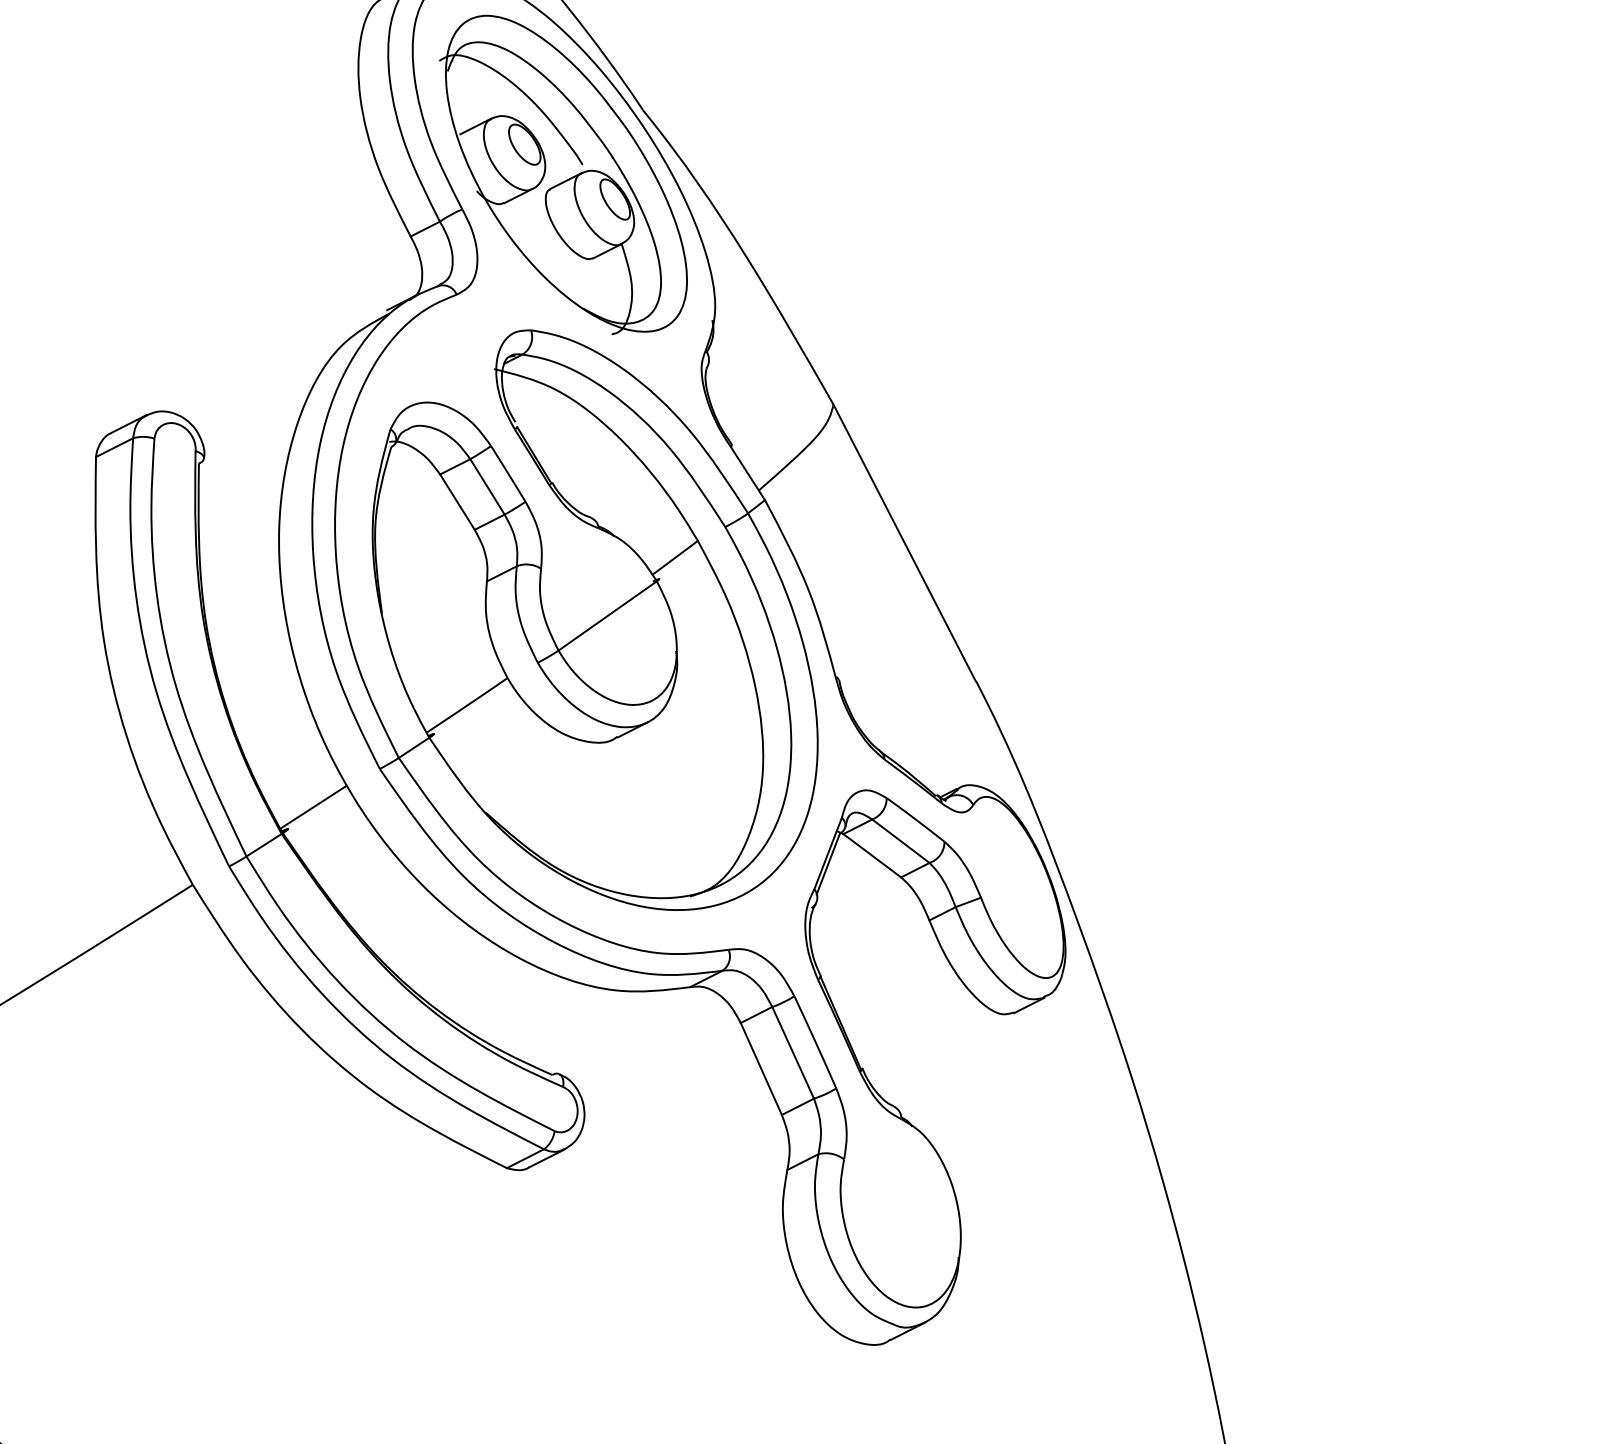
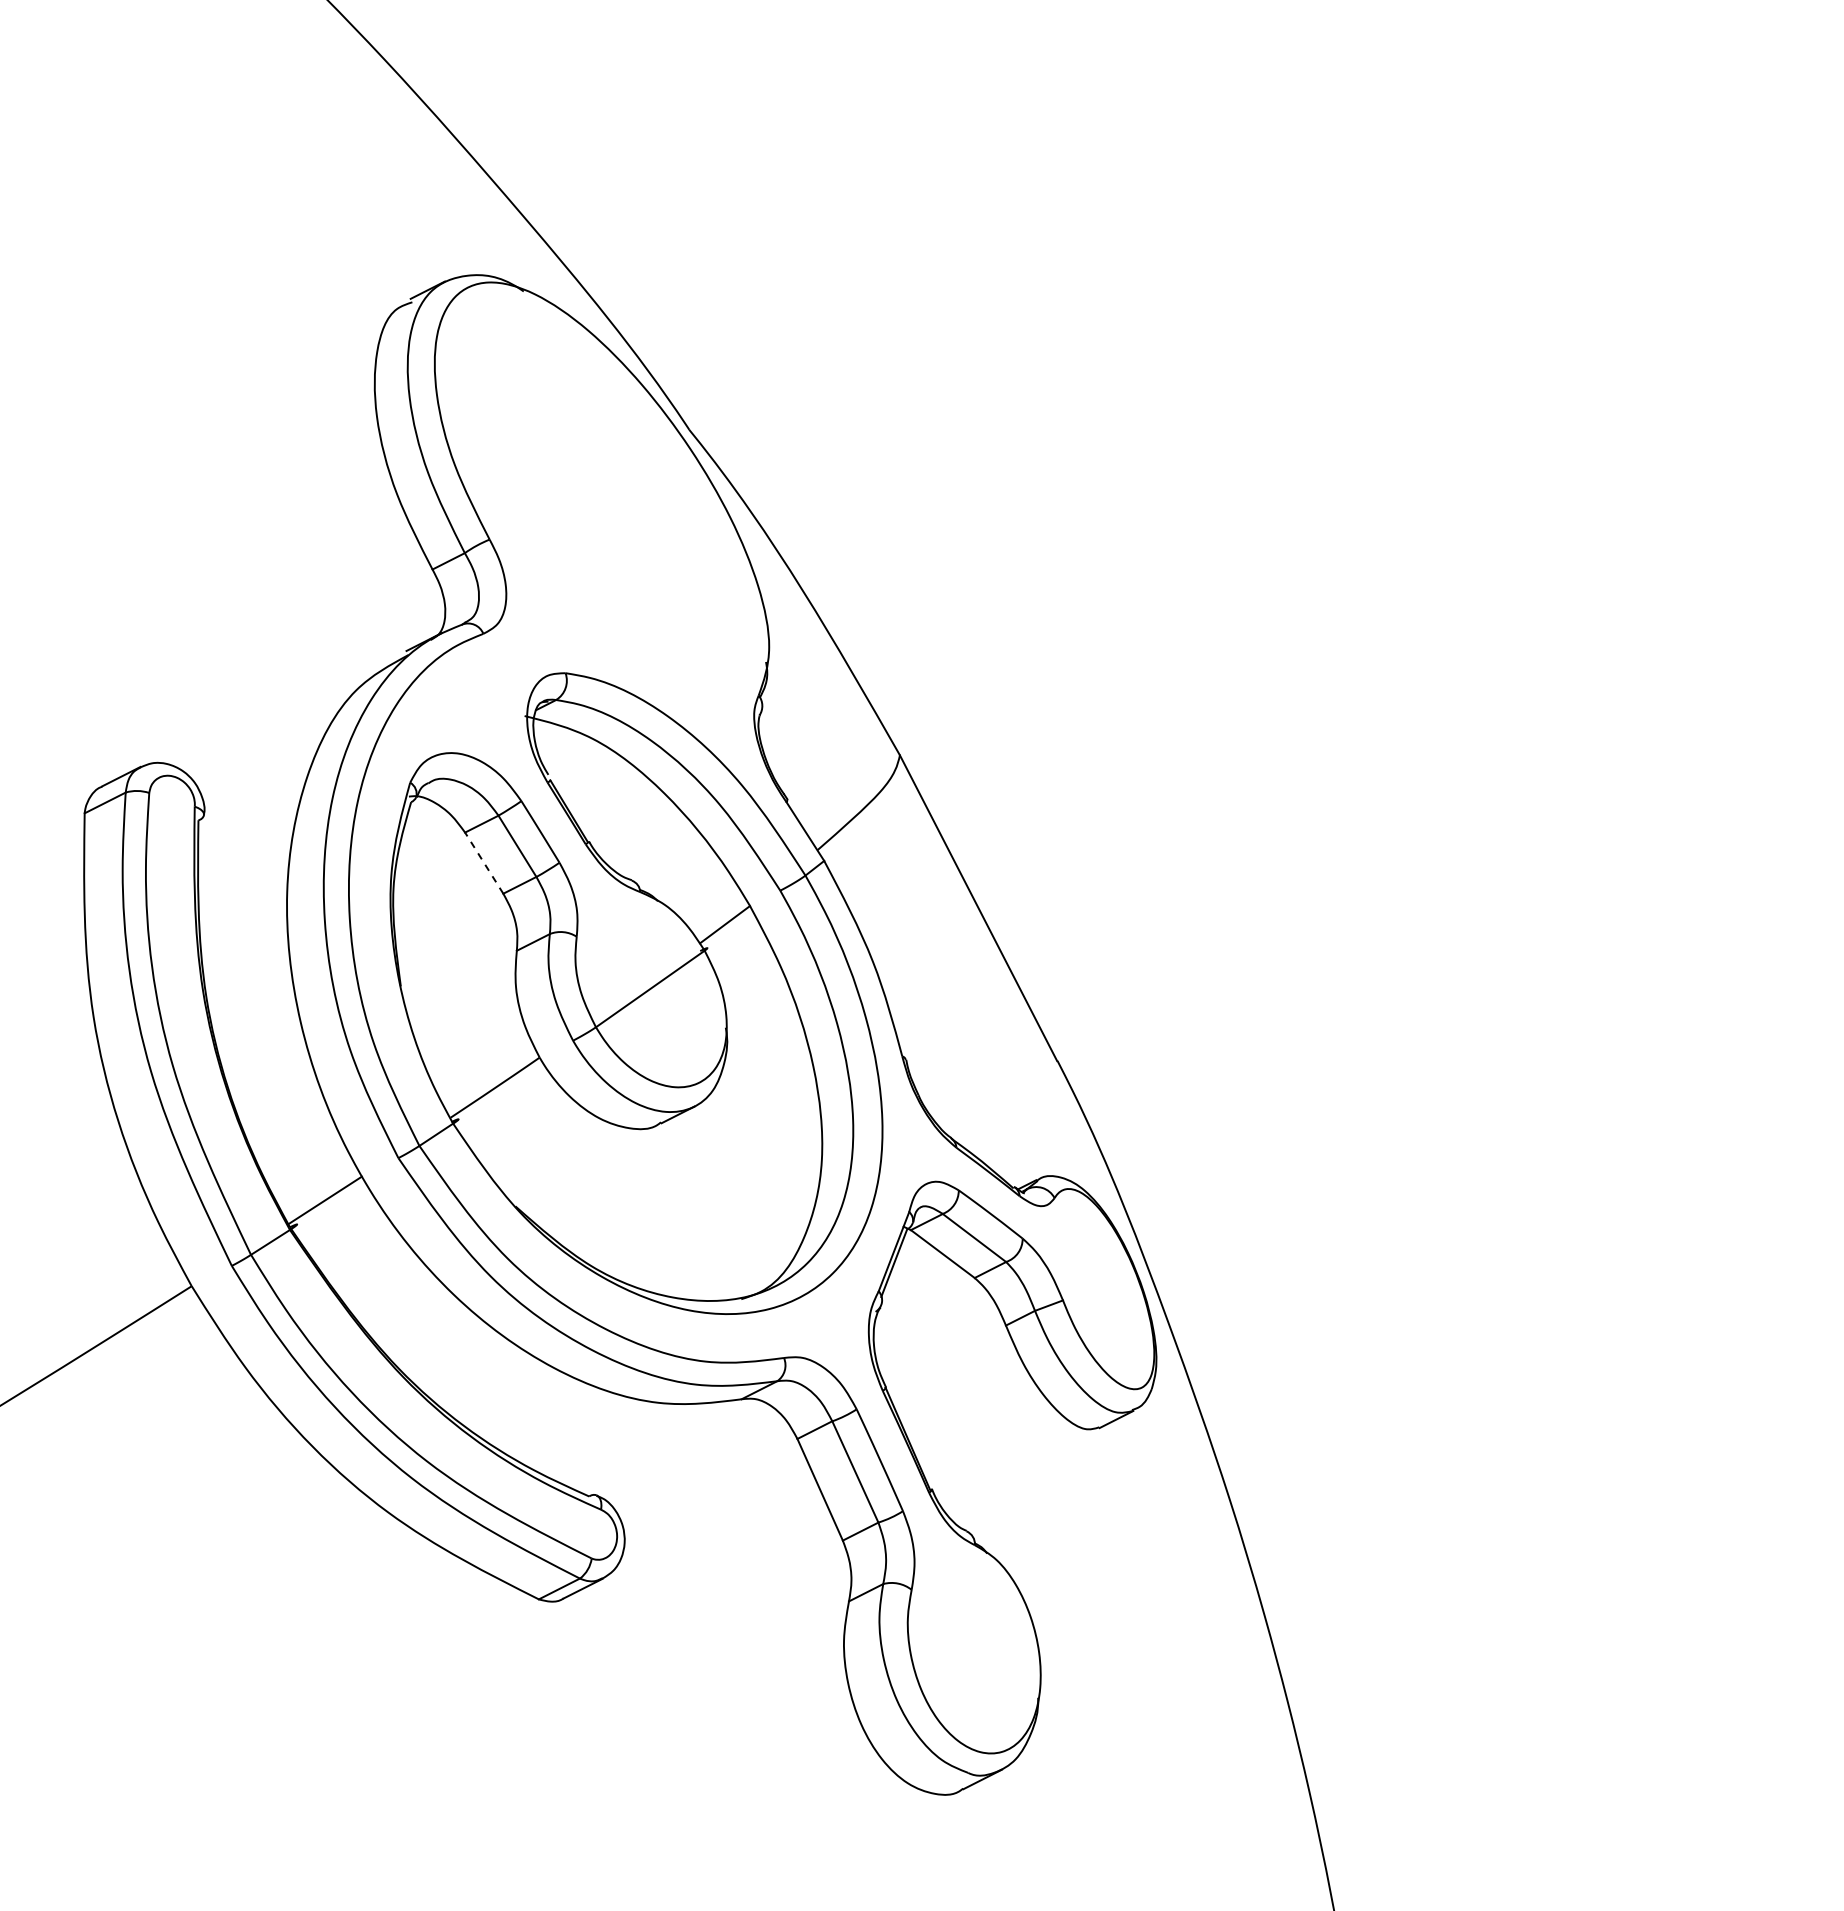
part: (563, 174) -> (601, 501), removed
line: (456, 501) -> (483, 862), solid -> dashed

